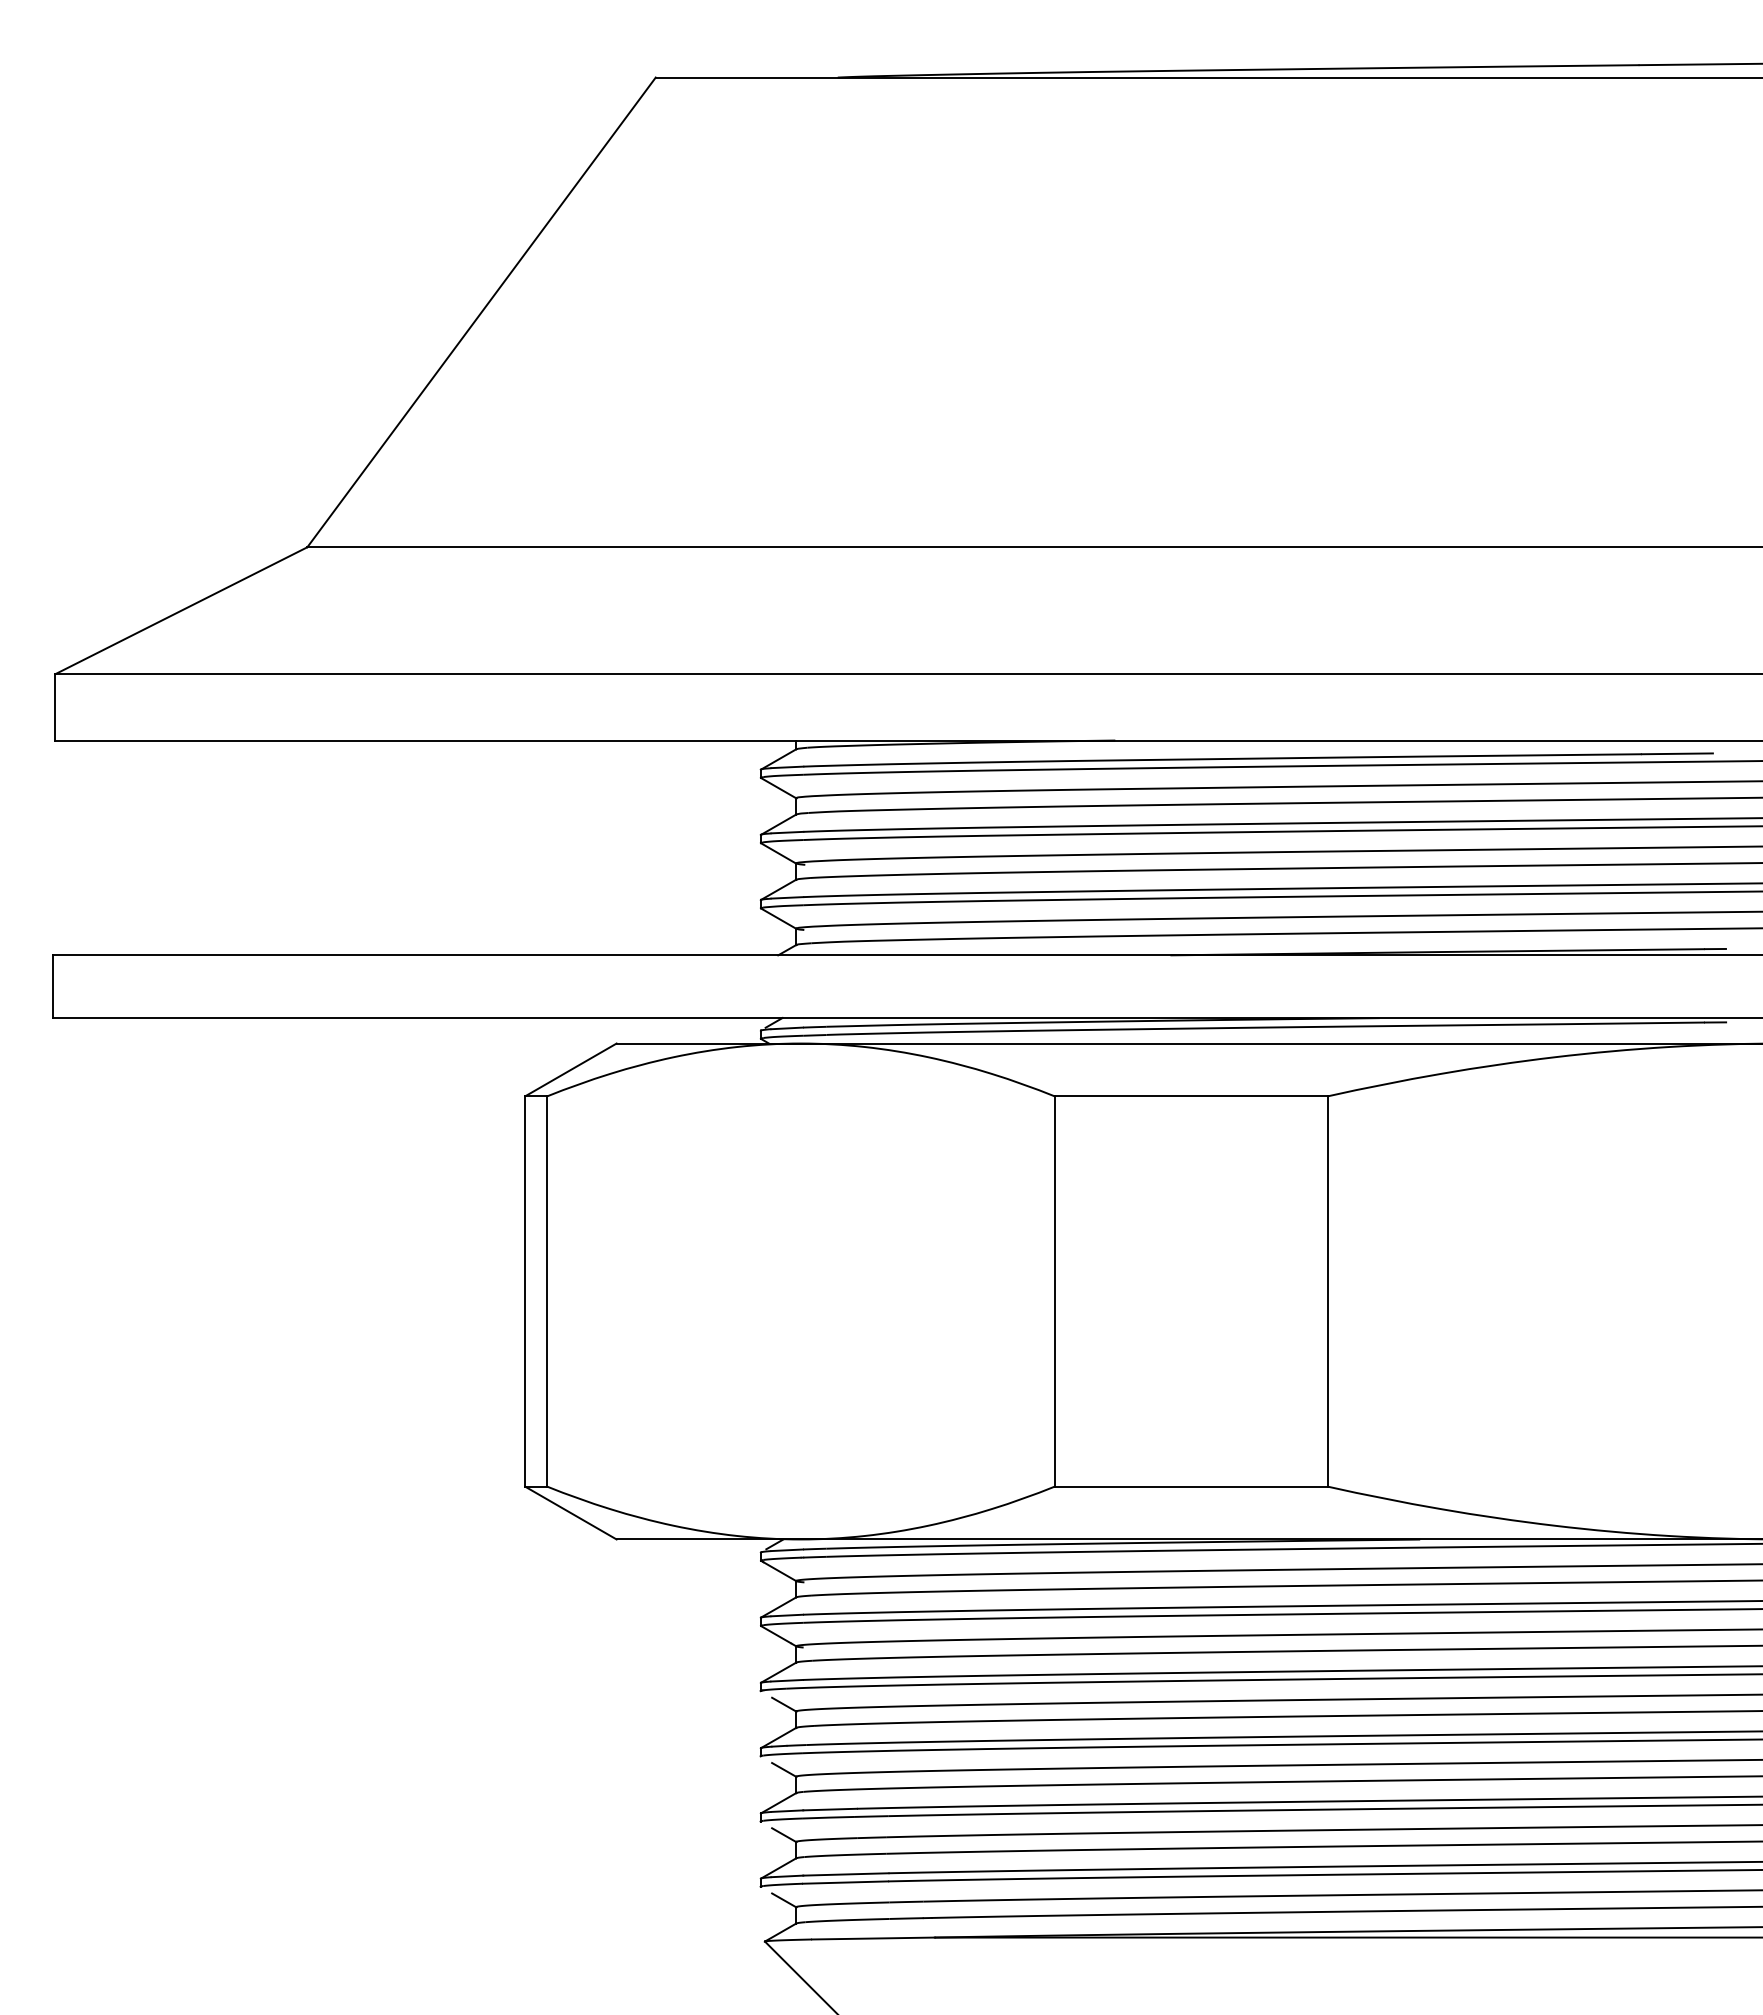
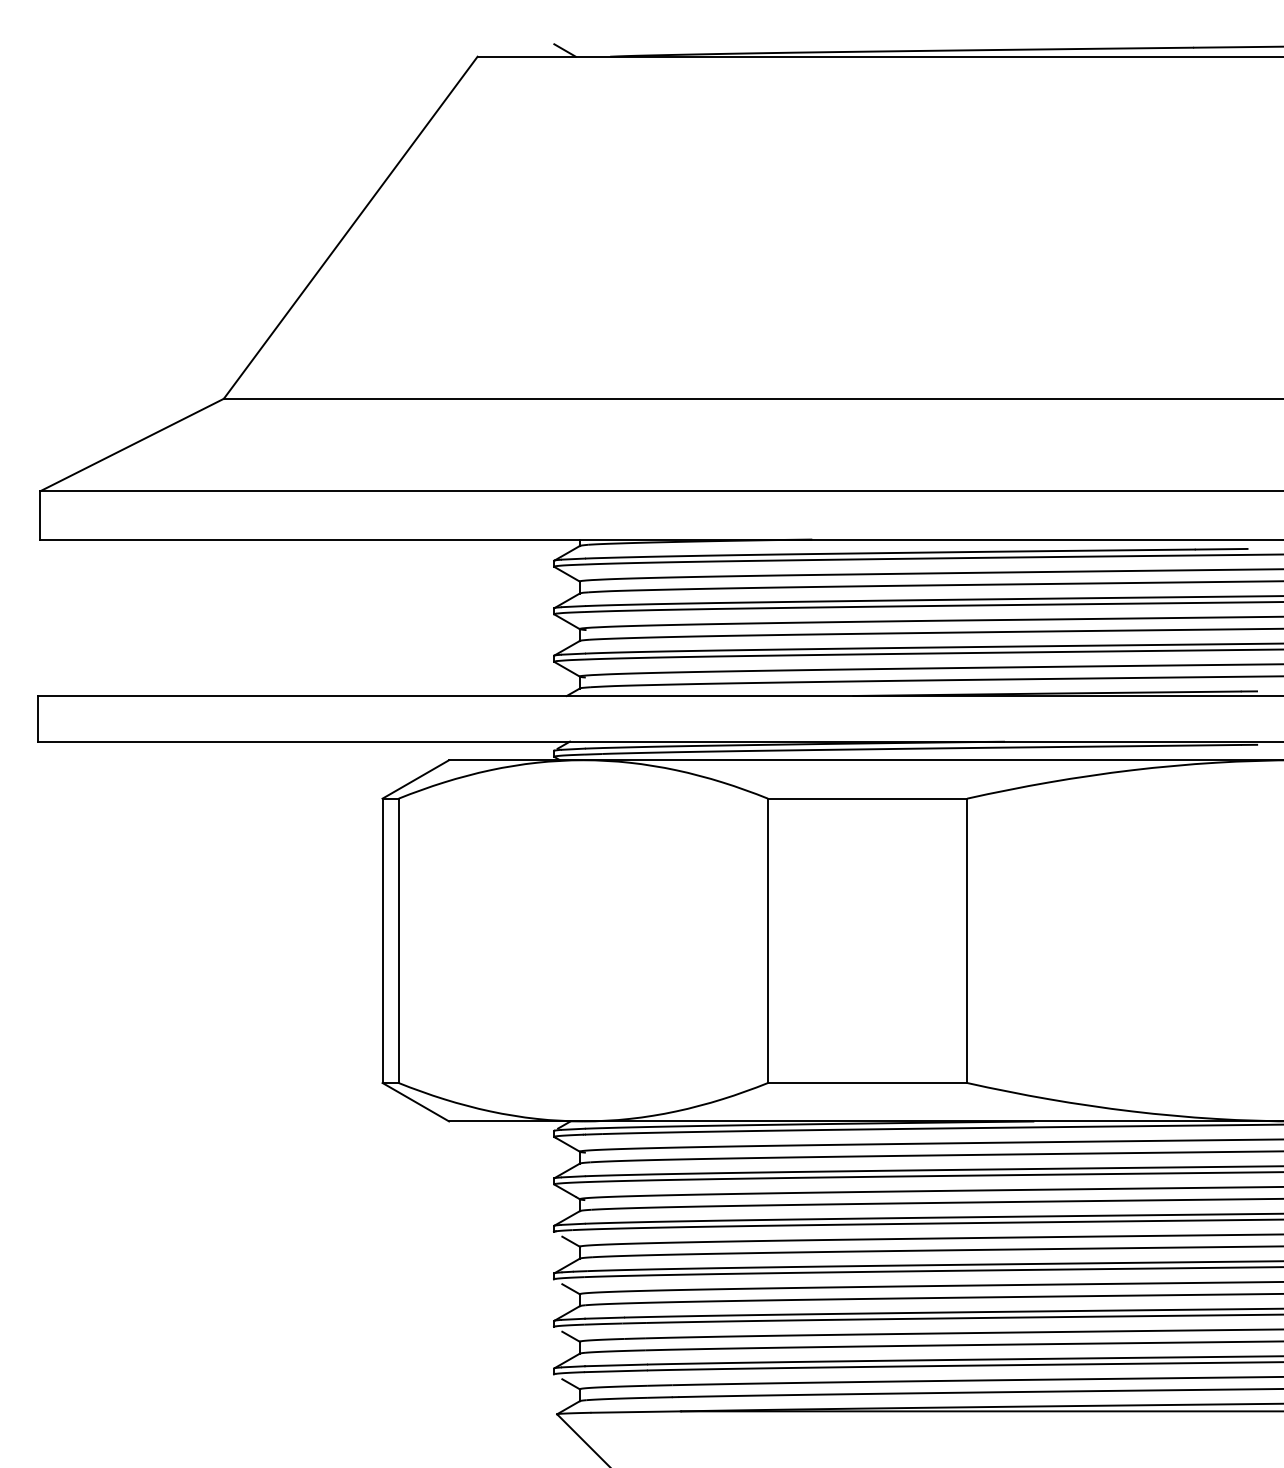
line: (775, 68) -> (564, 50), added

